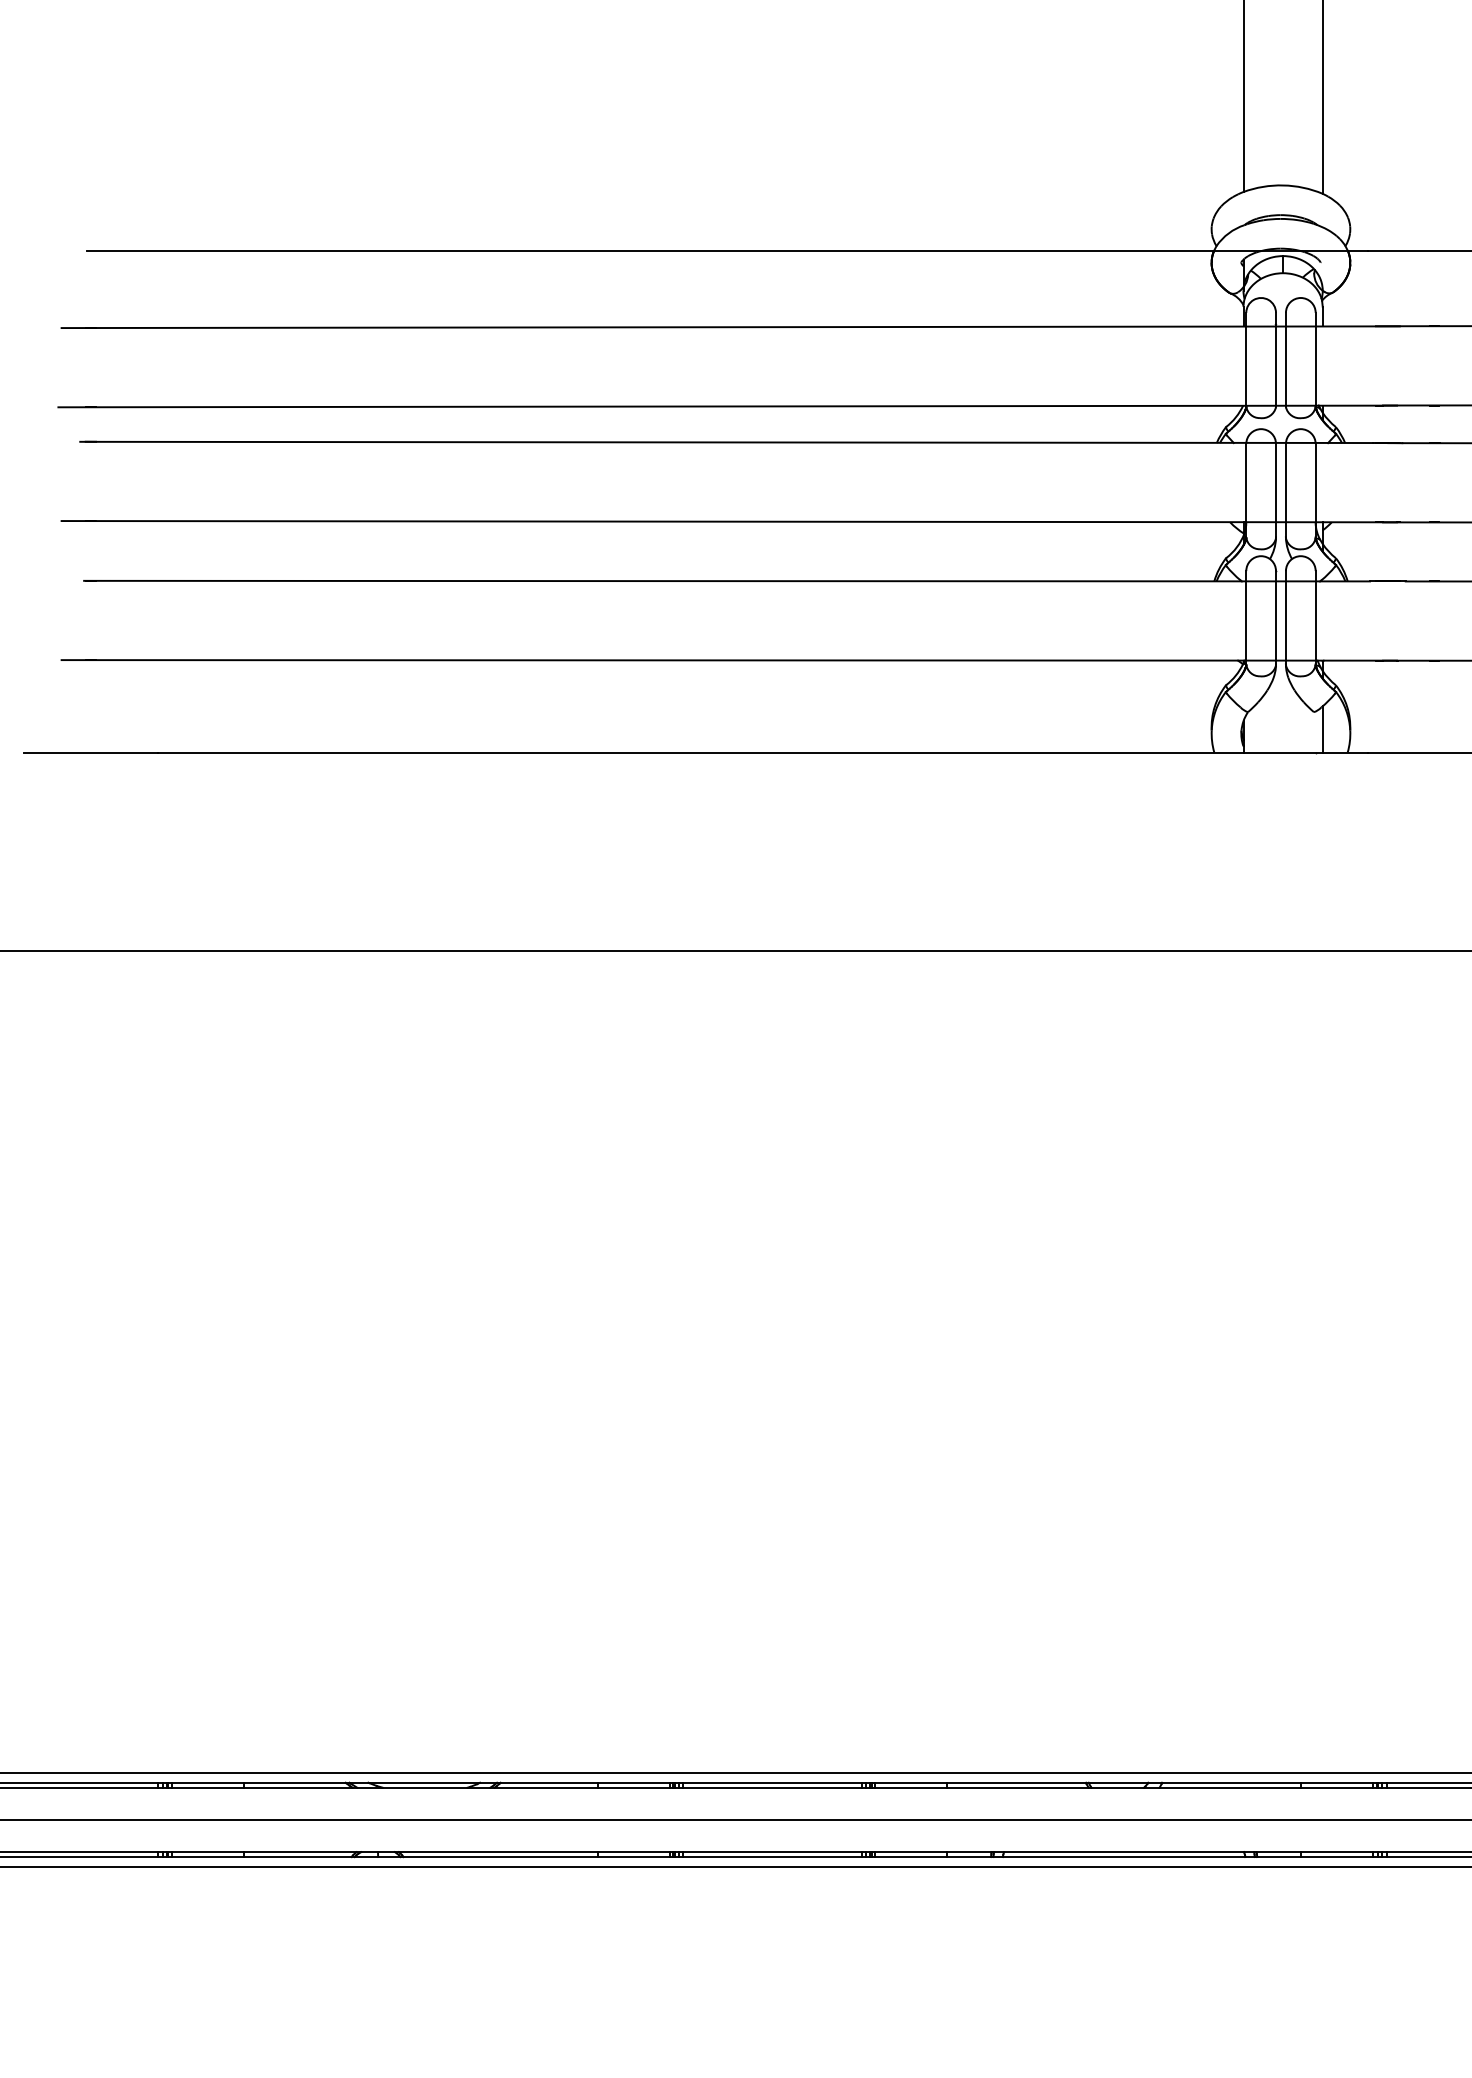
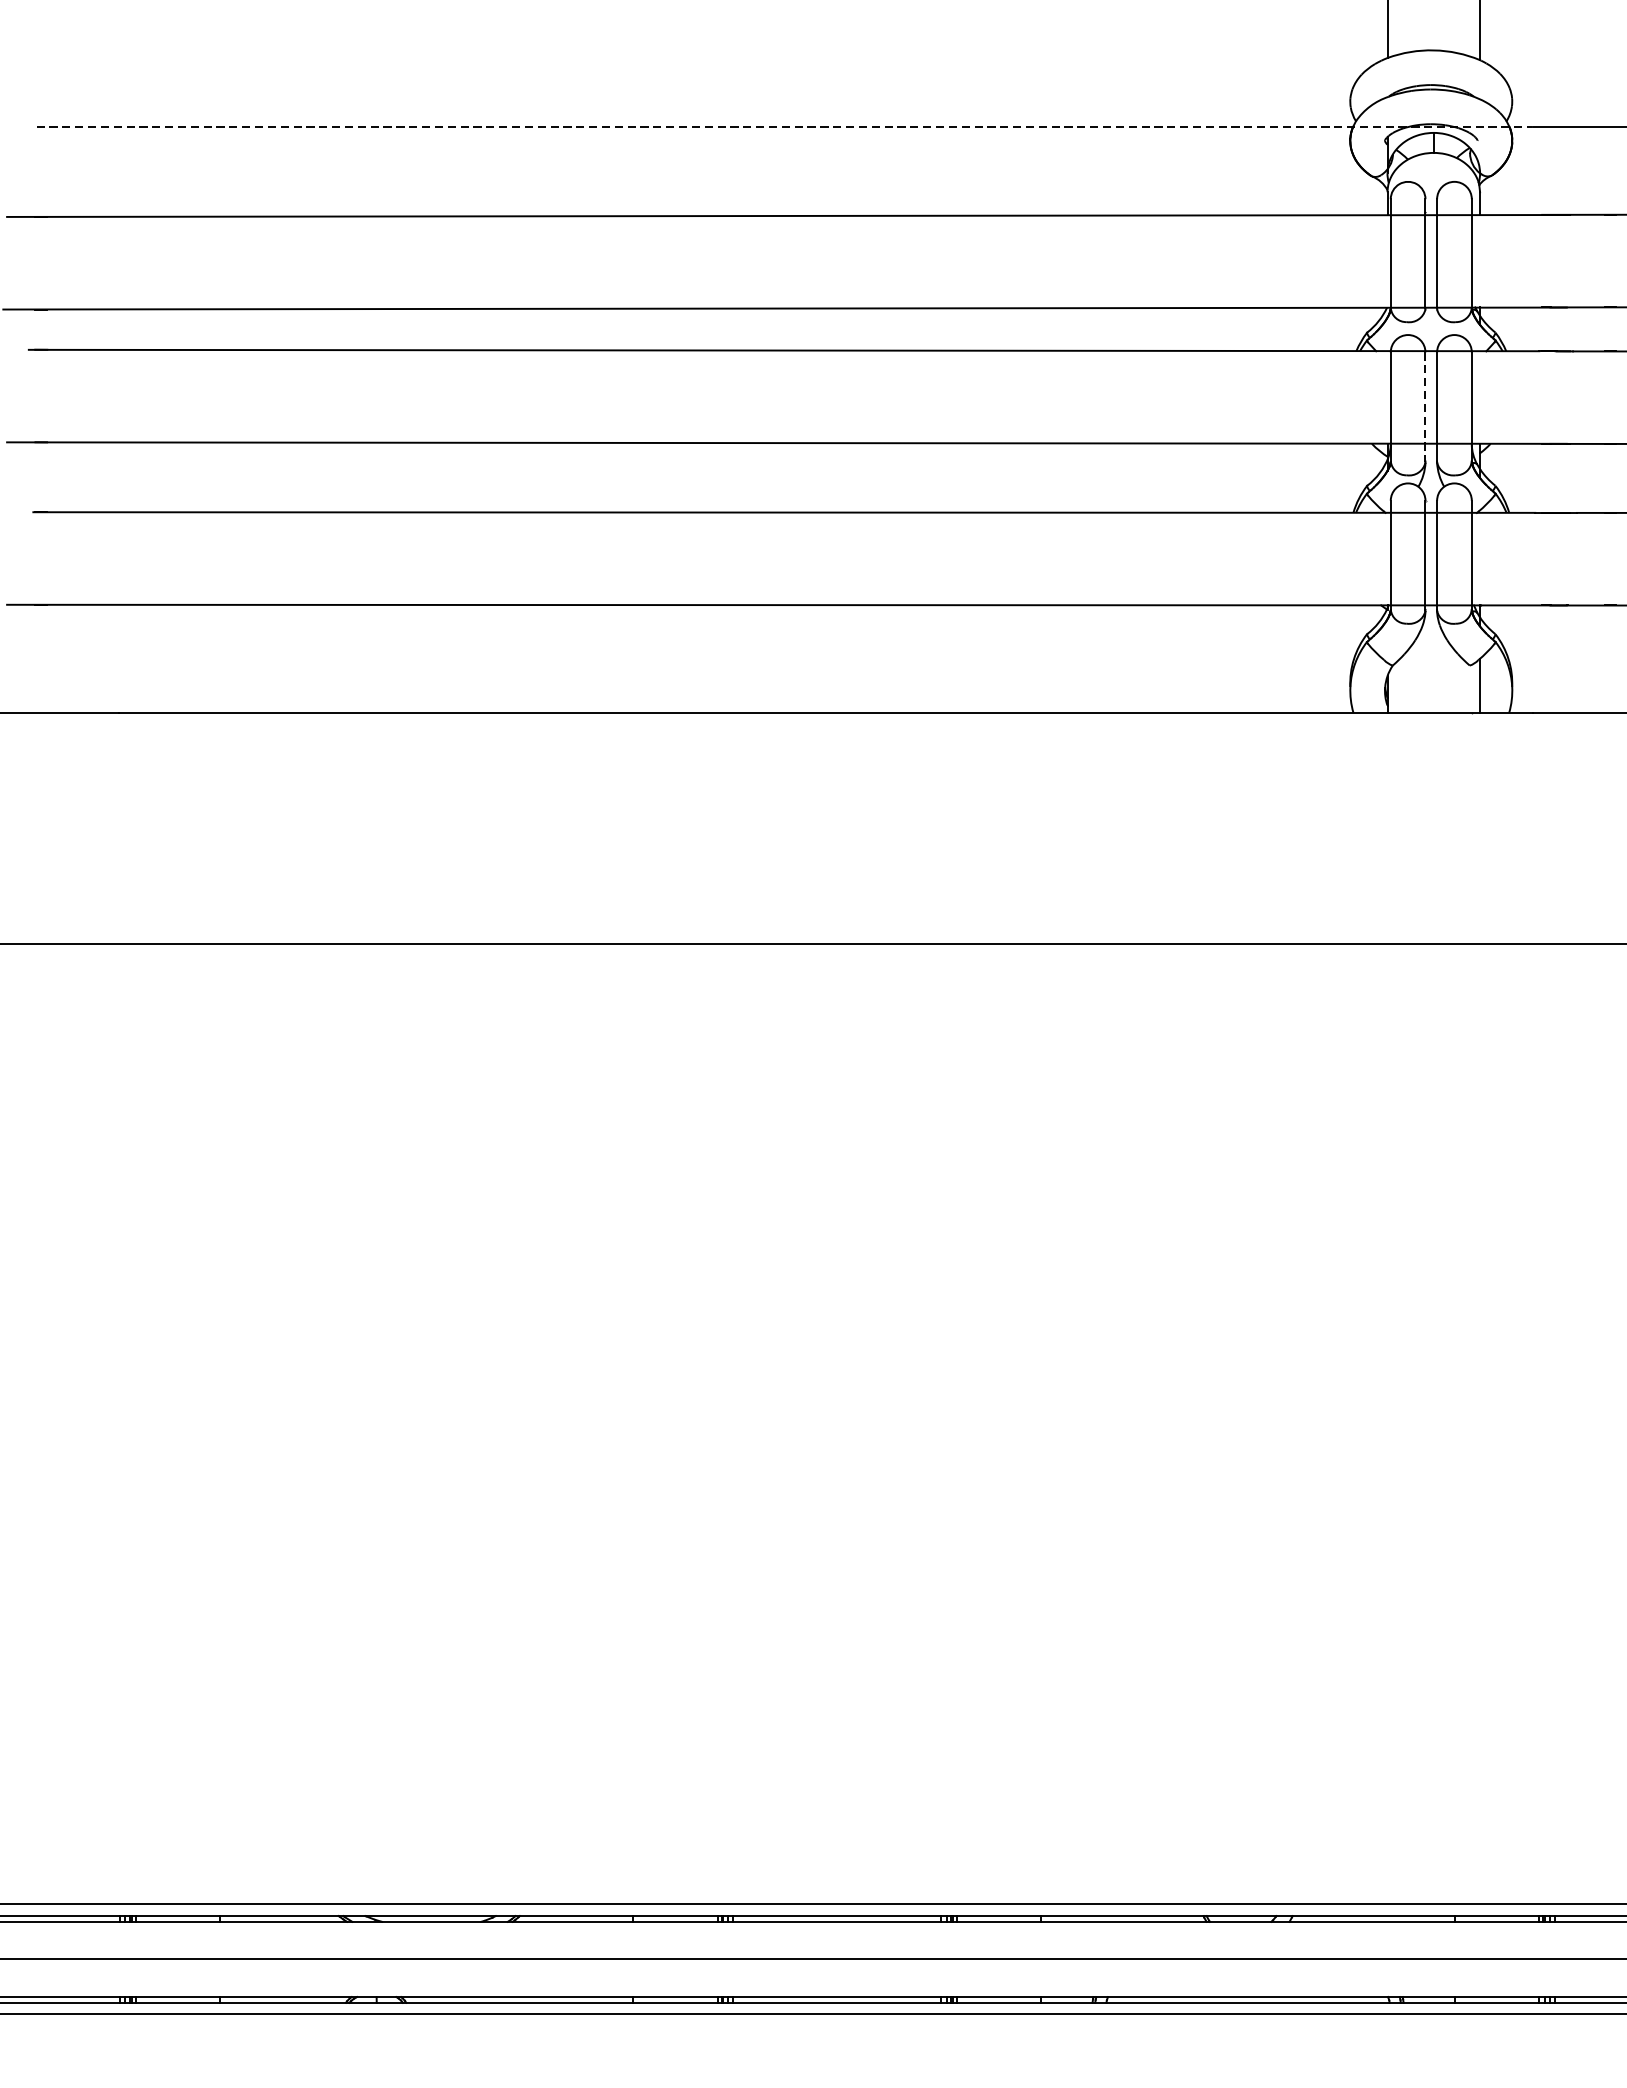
line: (727, 251) -> (784, 127), solid -> dashed
line: (1276, 490) -> (1426, 406), solid -> dashed

